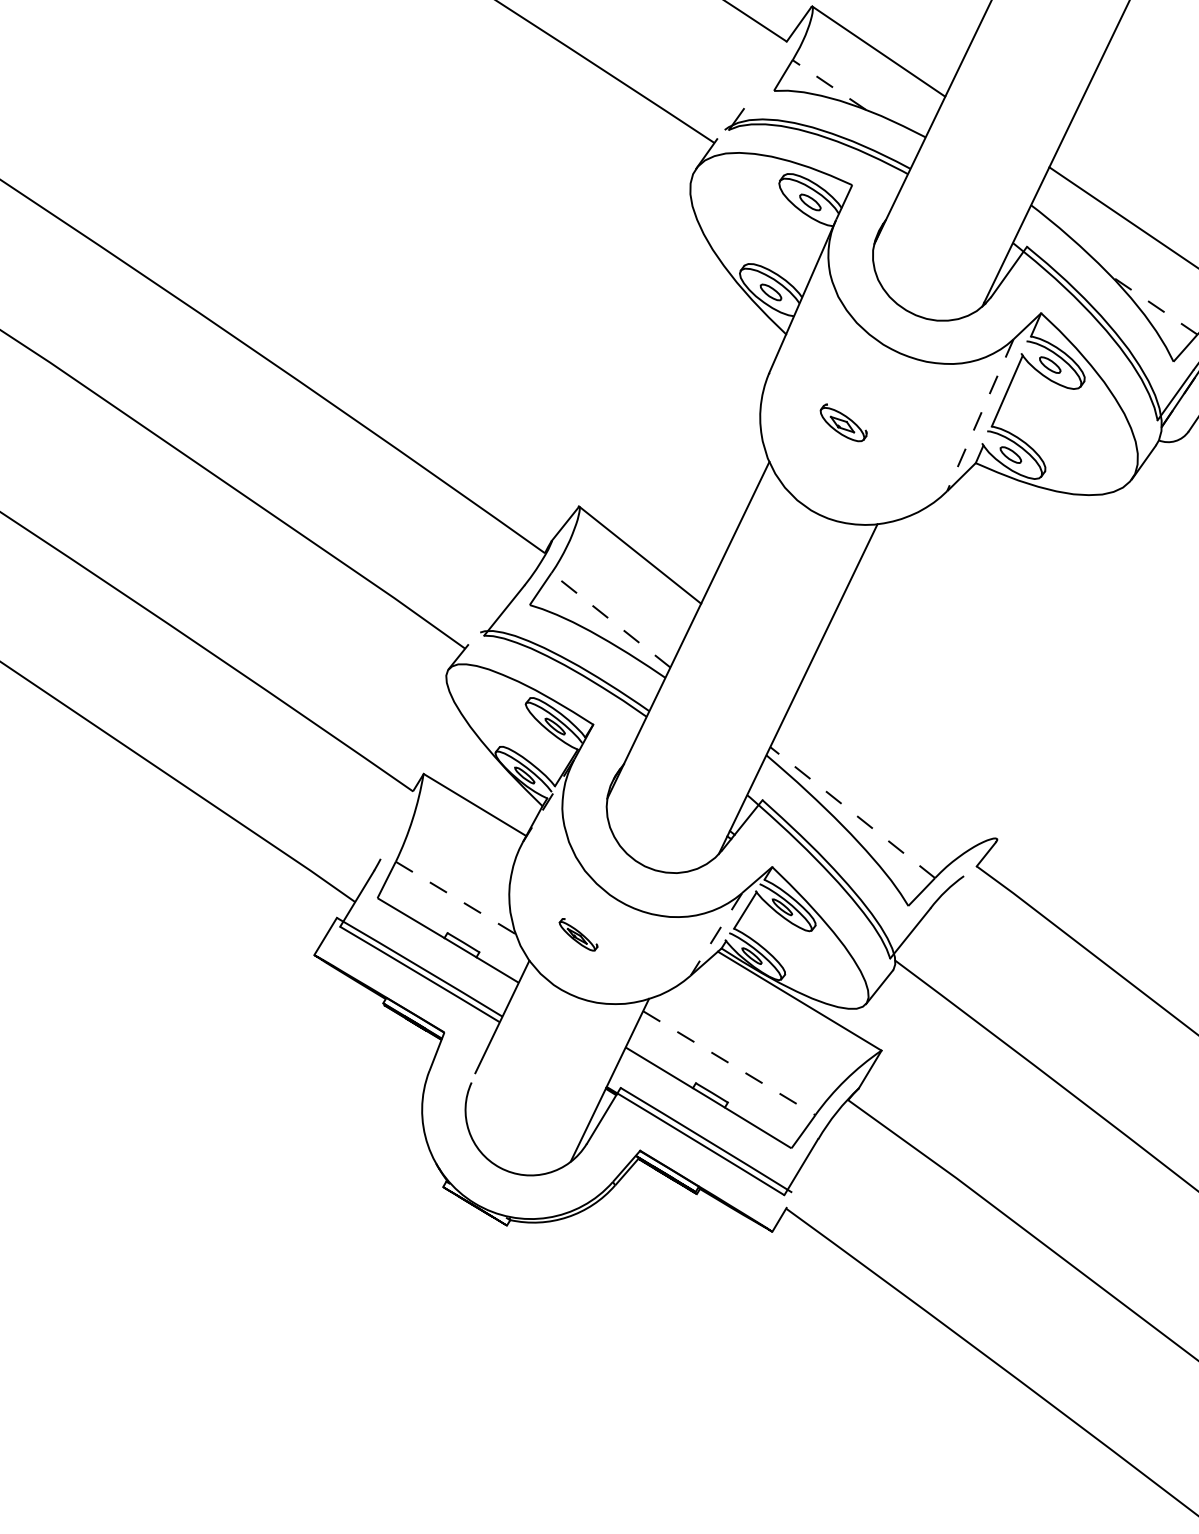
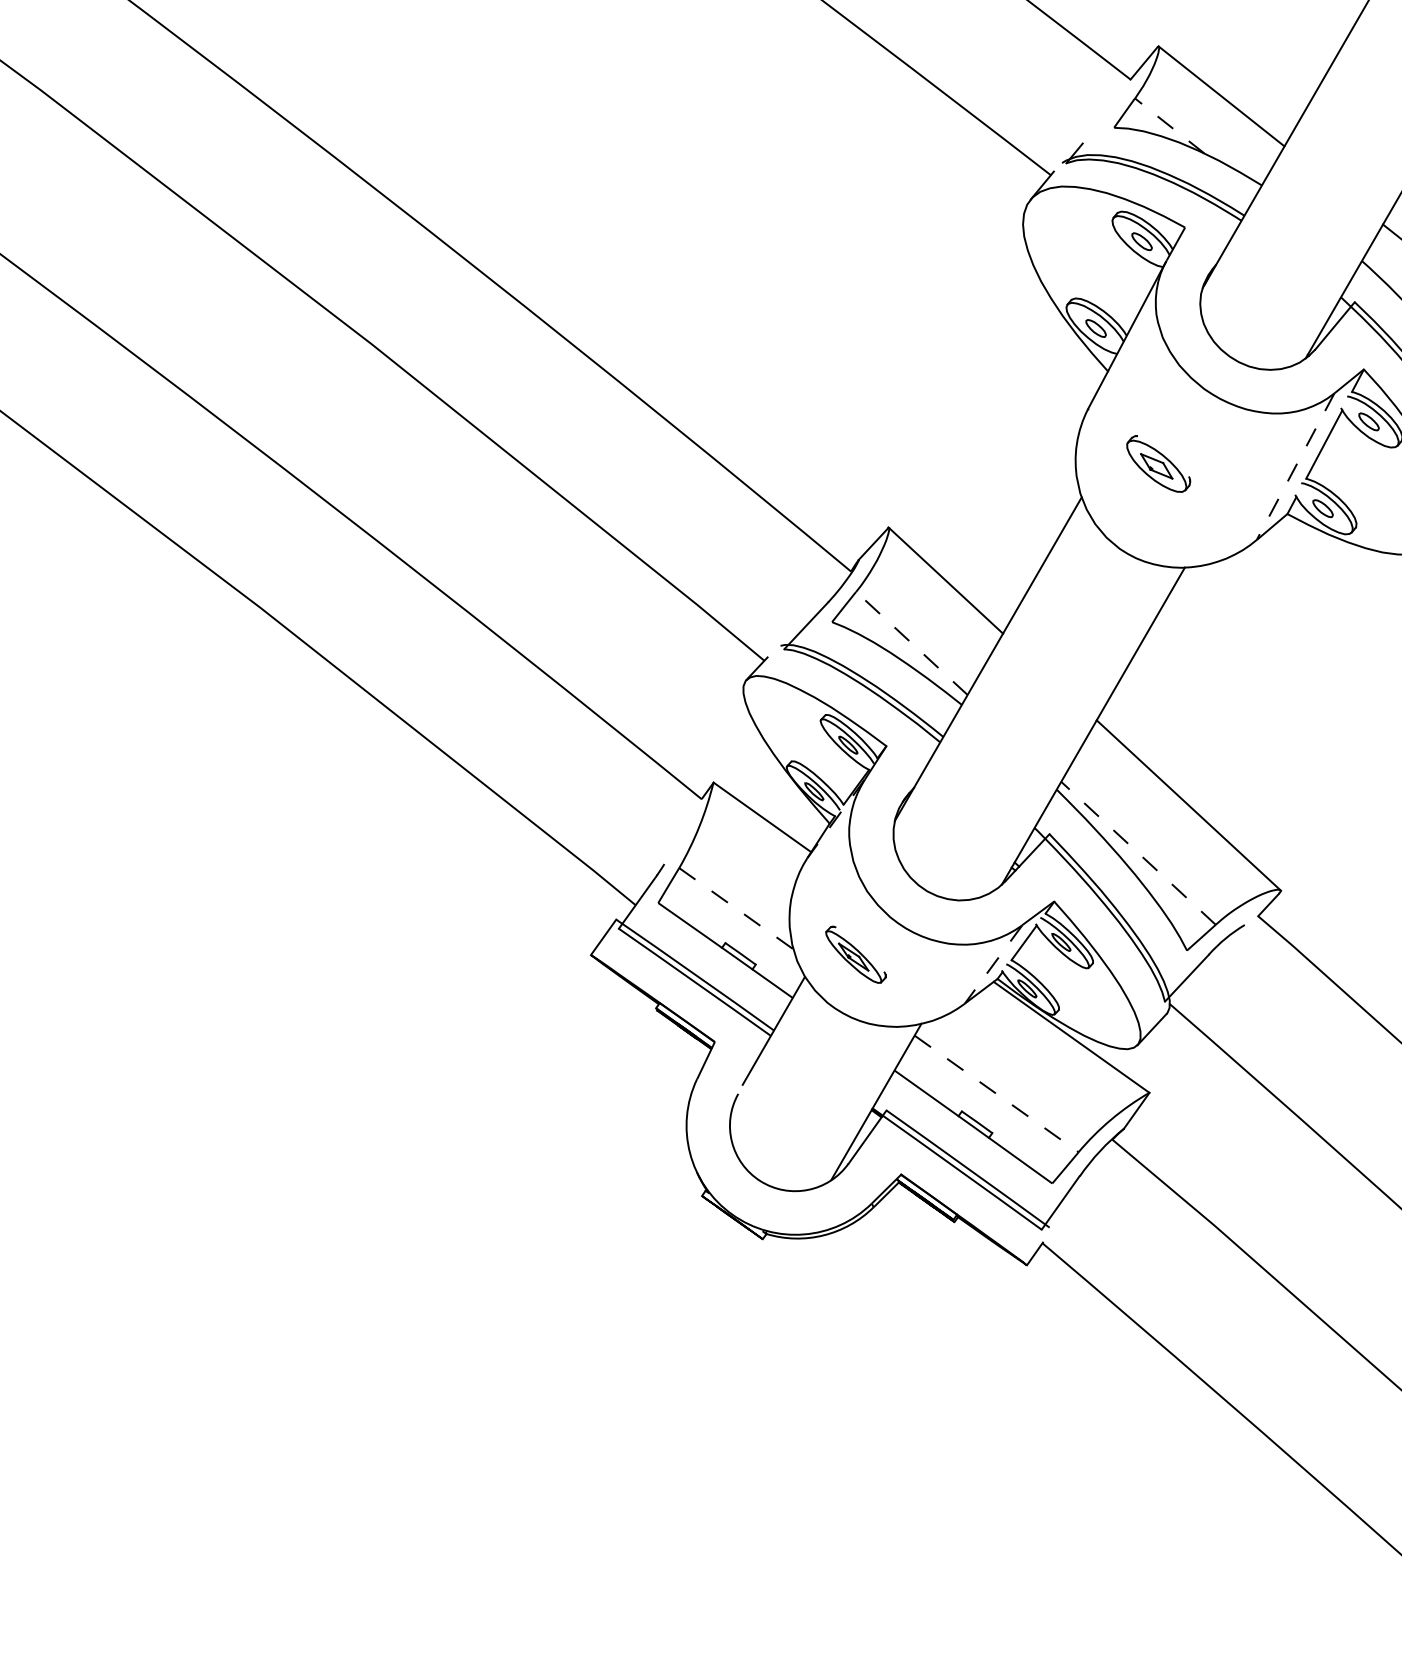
part: (843, 422) -> (1158, 463), size x1.43
line: (898, 761) -> (1188, 805), added
part: (578, 934) -> (855, 954), size x1.67

